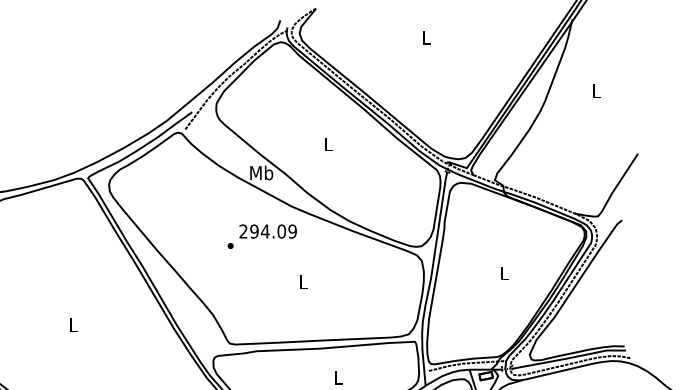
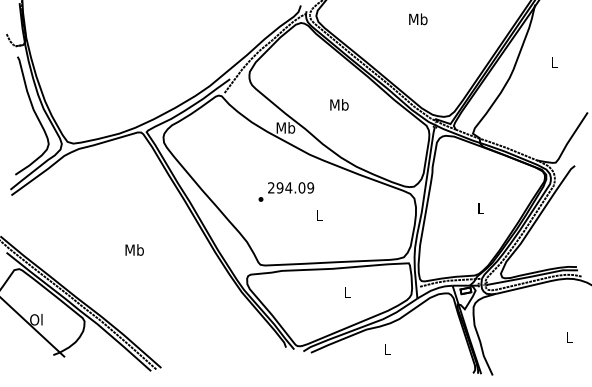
text: (427, 37) -> (418, 19), L -> Mb
text: (328, 143) -> (339, 104), L -> Mb
text: (262, 236) -> (286, 191), moved
text: (72, 324) -> (134, 249), L -> Mb

